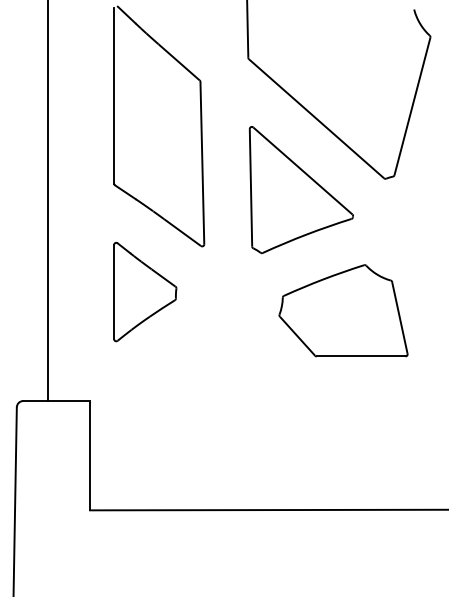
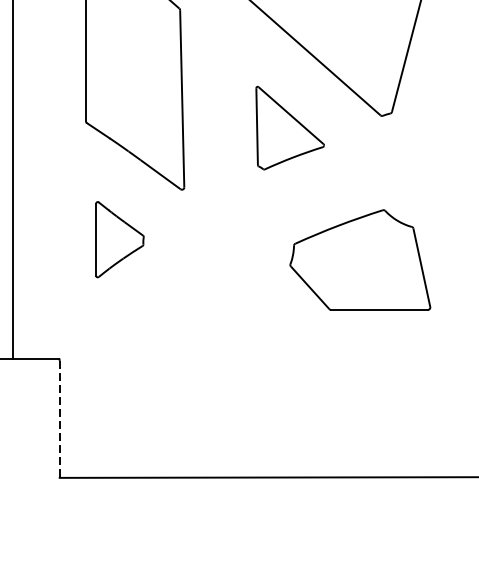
part: (300, 189) -> (289, 127), size x0.6
part: (145, 292) -> (120, 240), size x0.7
part: (343, 310) -> (360, 259), moved
line: (90, 456) -> (60, 419), solid -> dashed

